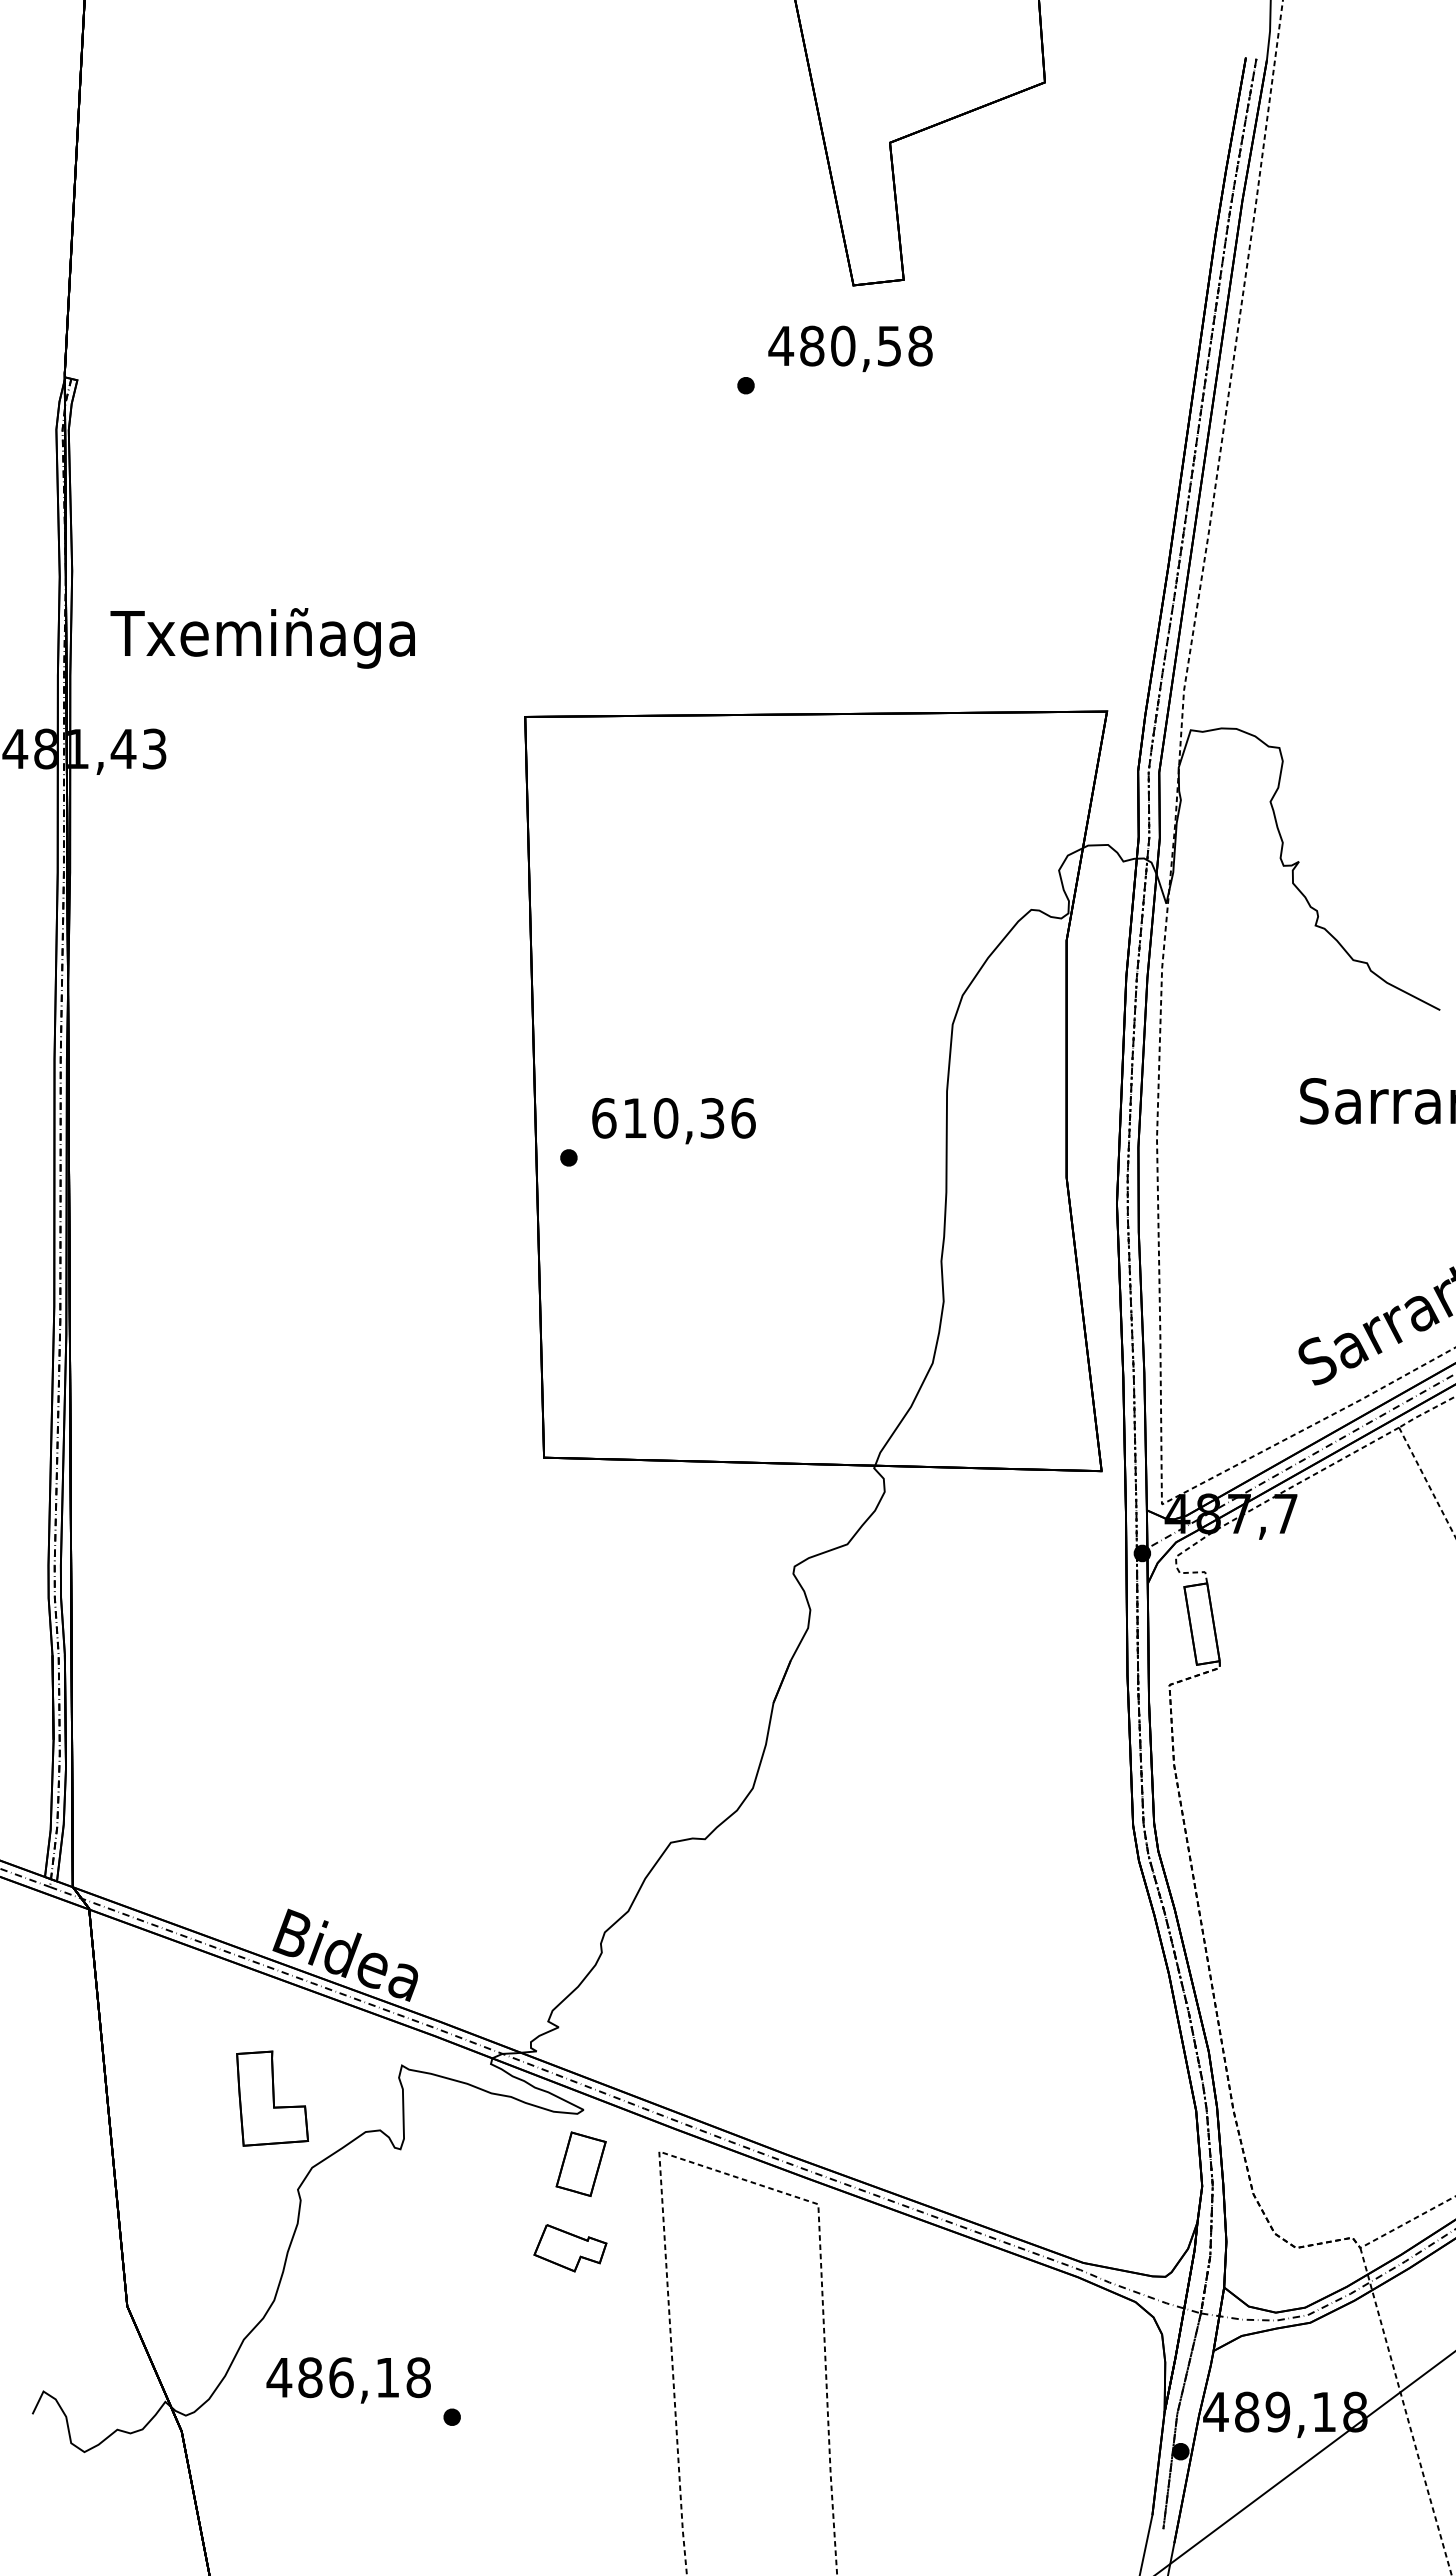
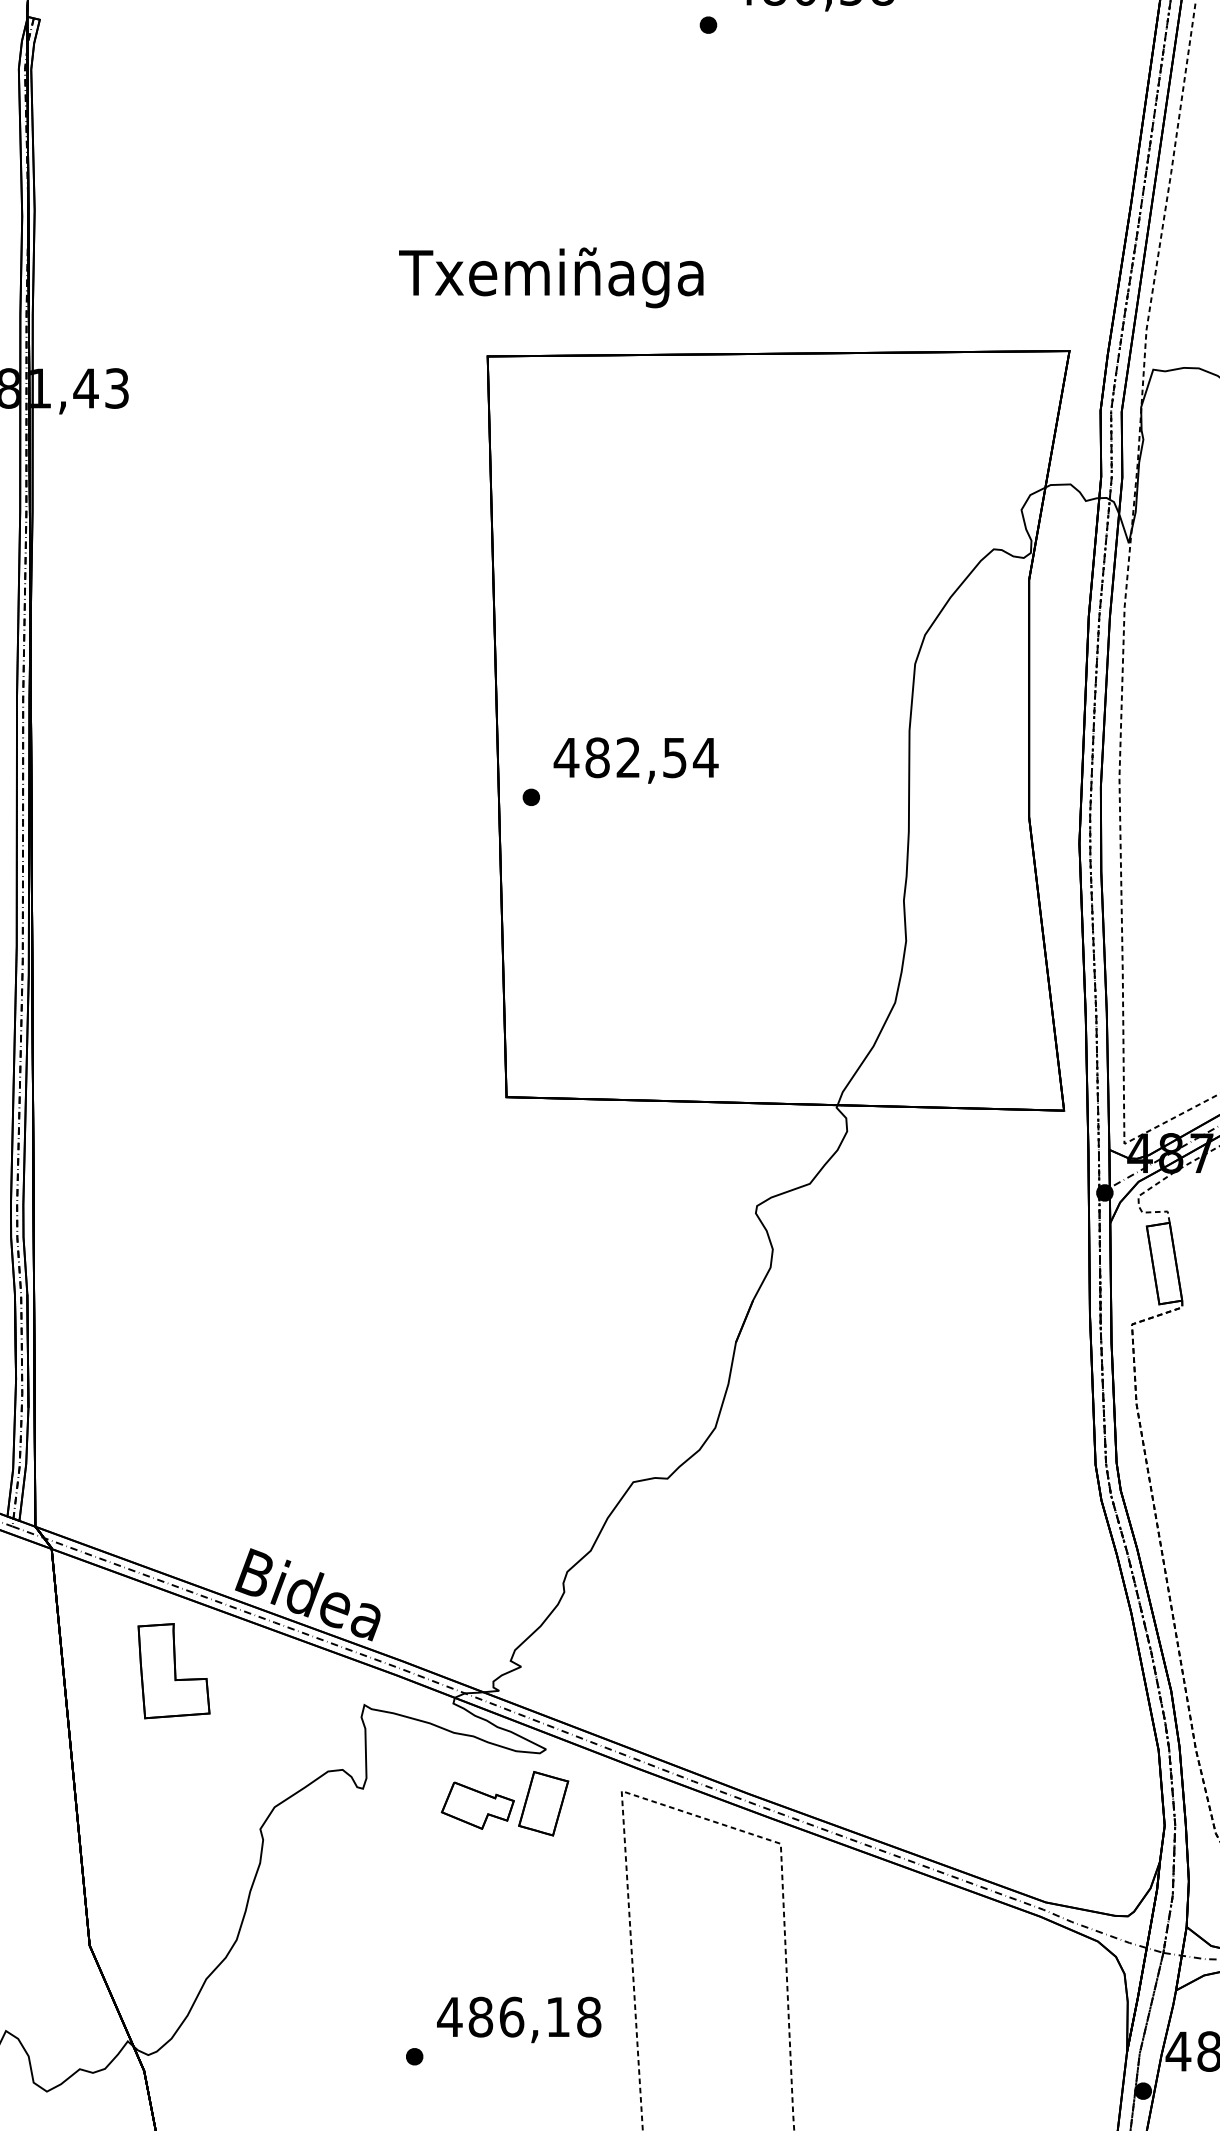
text: (262, 638) -> (550, 277), moved
text: (673, 1118) -> (635, 757), 610,36 -> 482,54
part: (272, 2098) -> (173, 1670), moved
part: (570, 2248) -> (477, 1805), moved
text: (348, 2380) -> (518, 2019), moved

